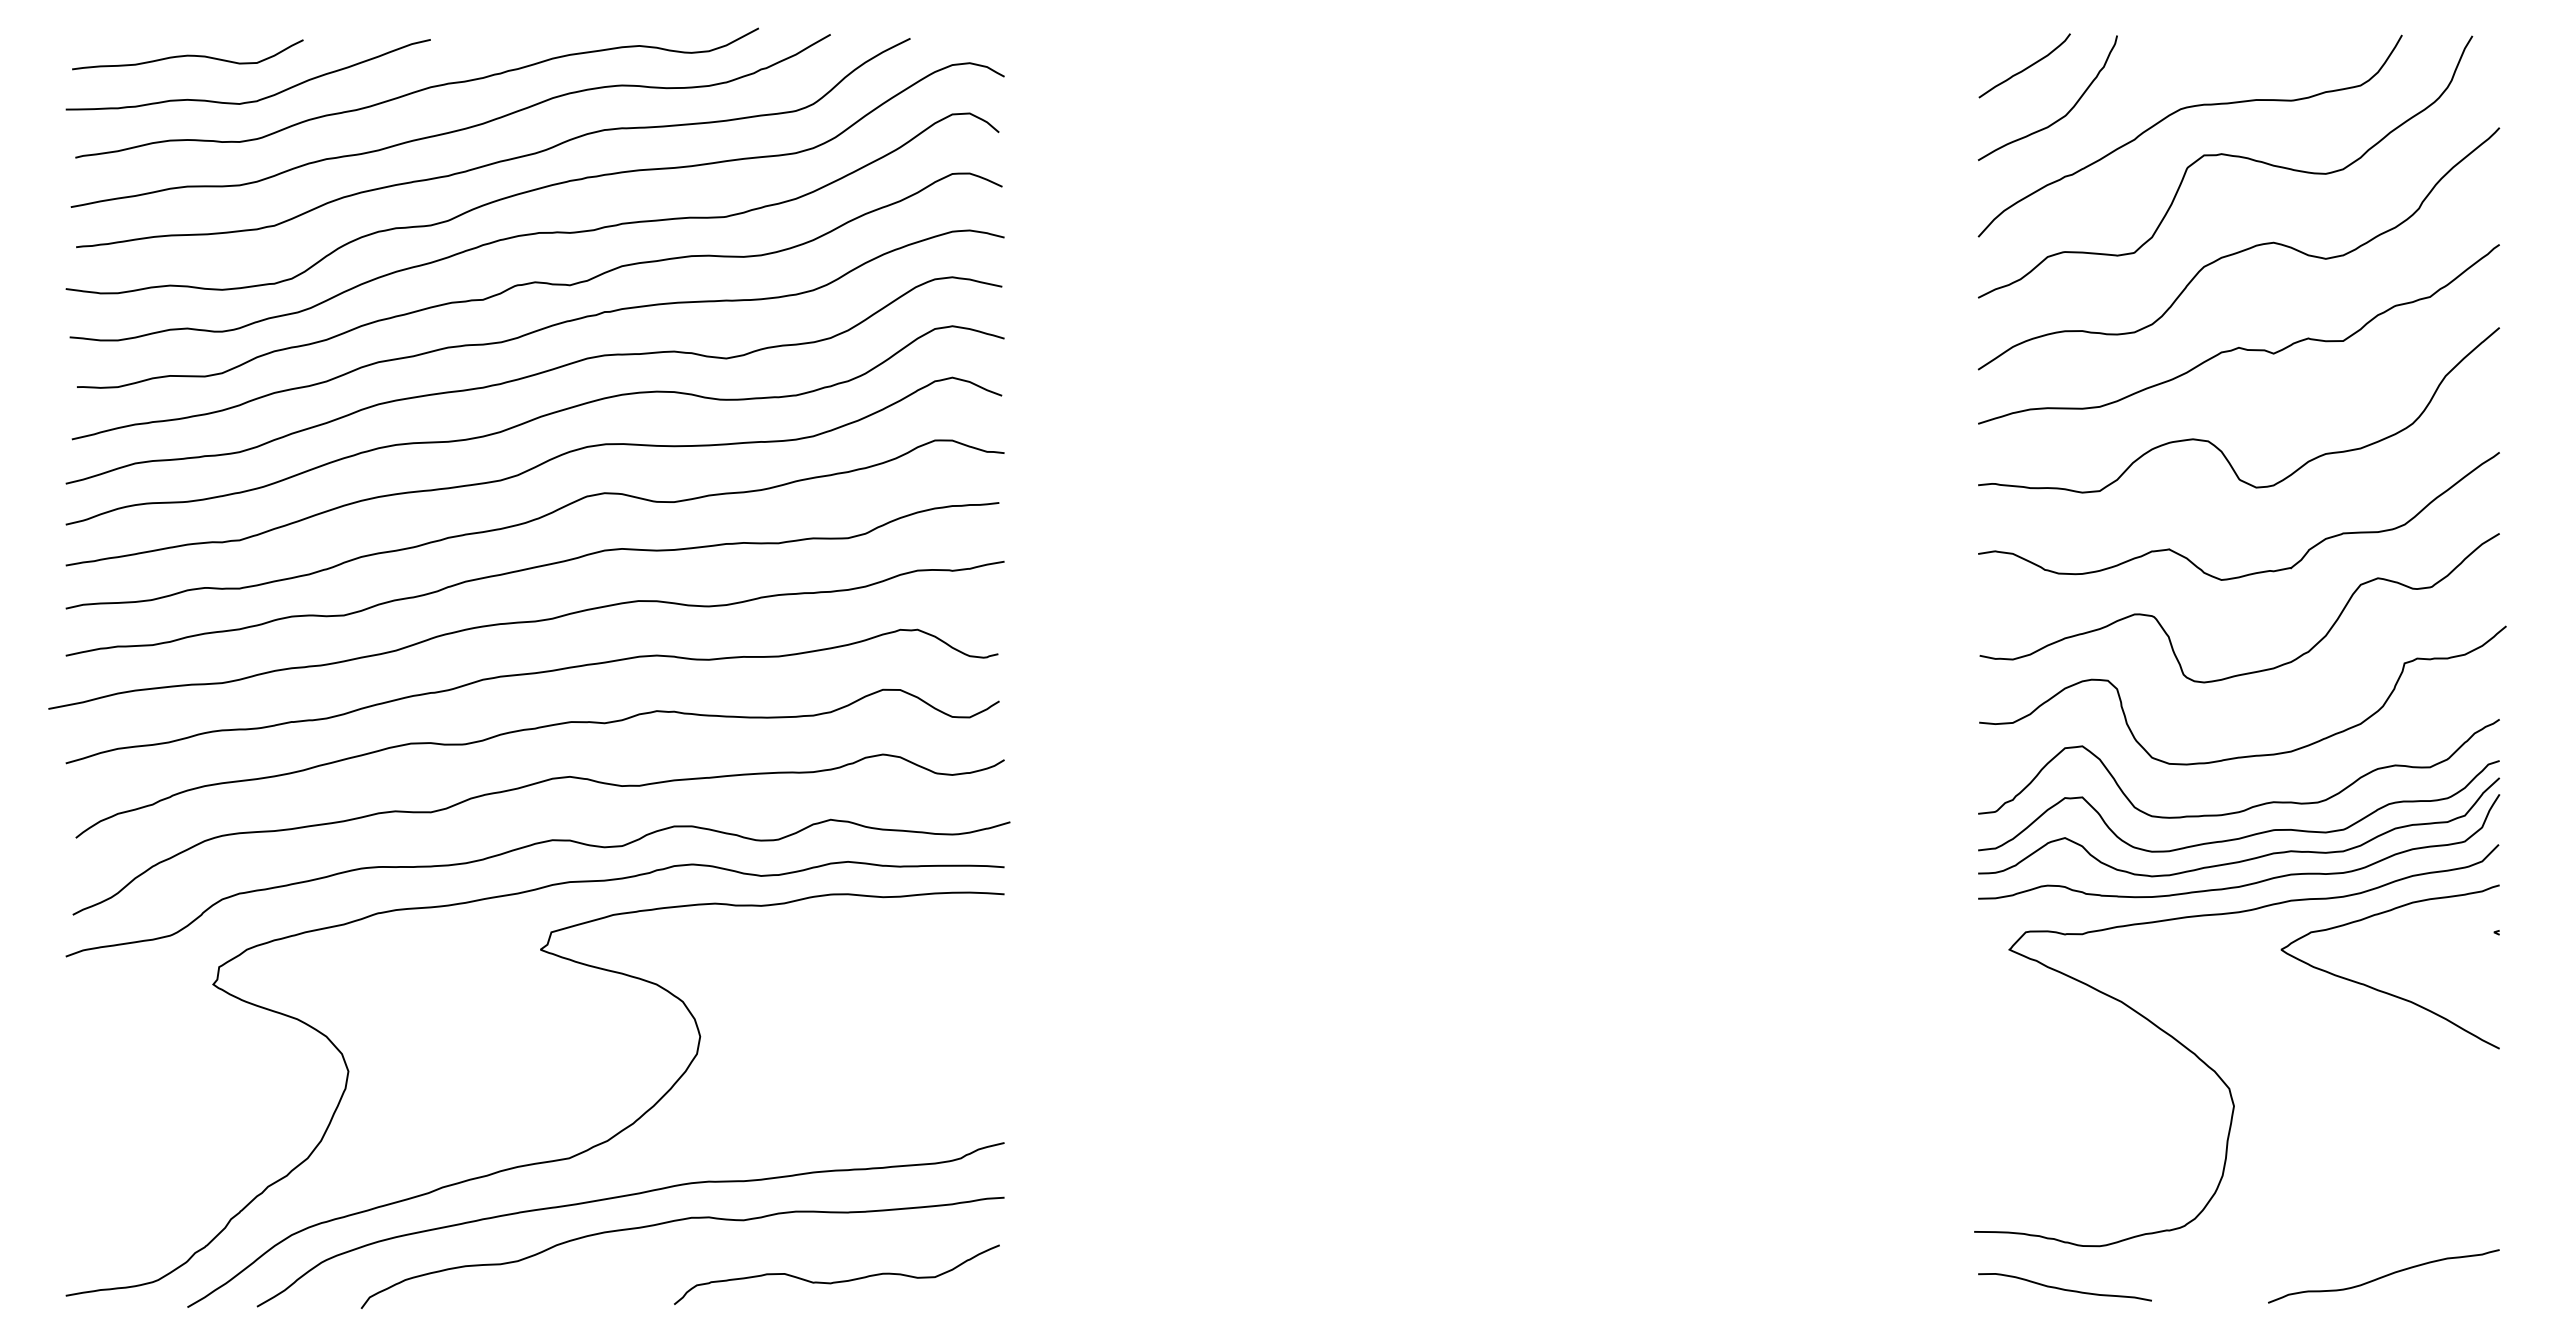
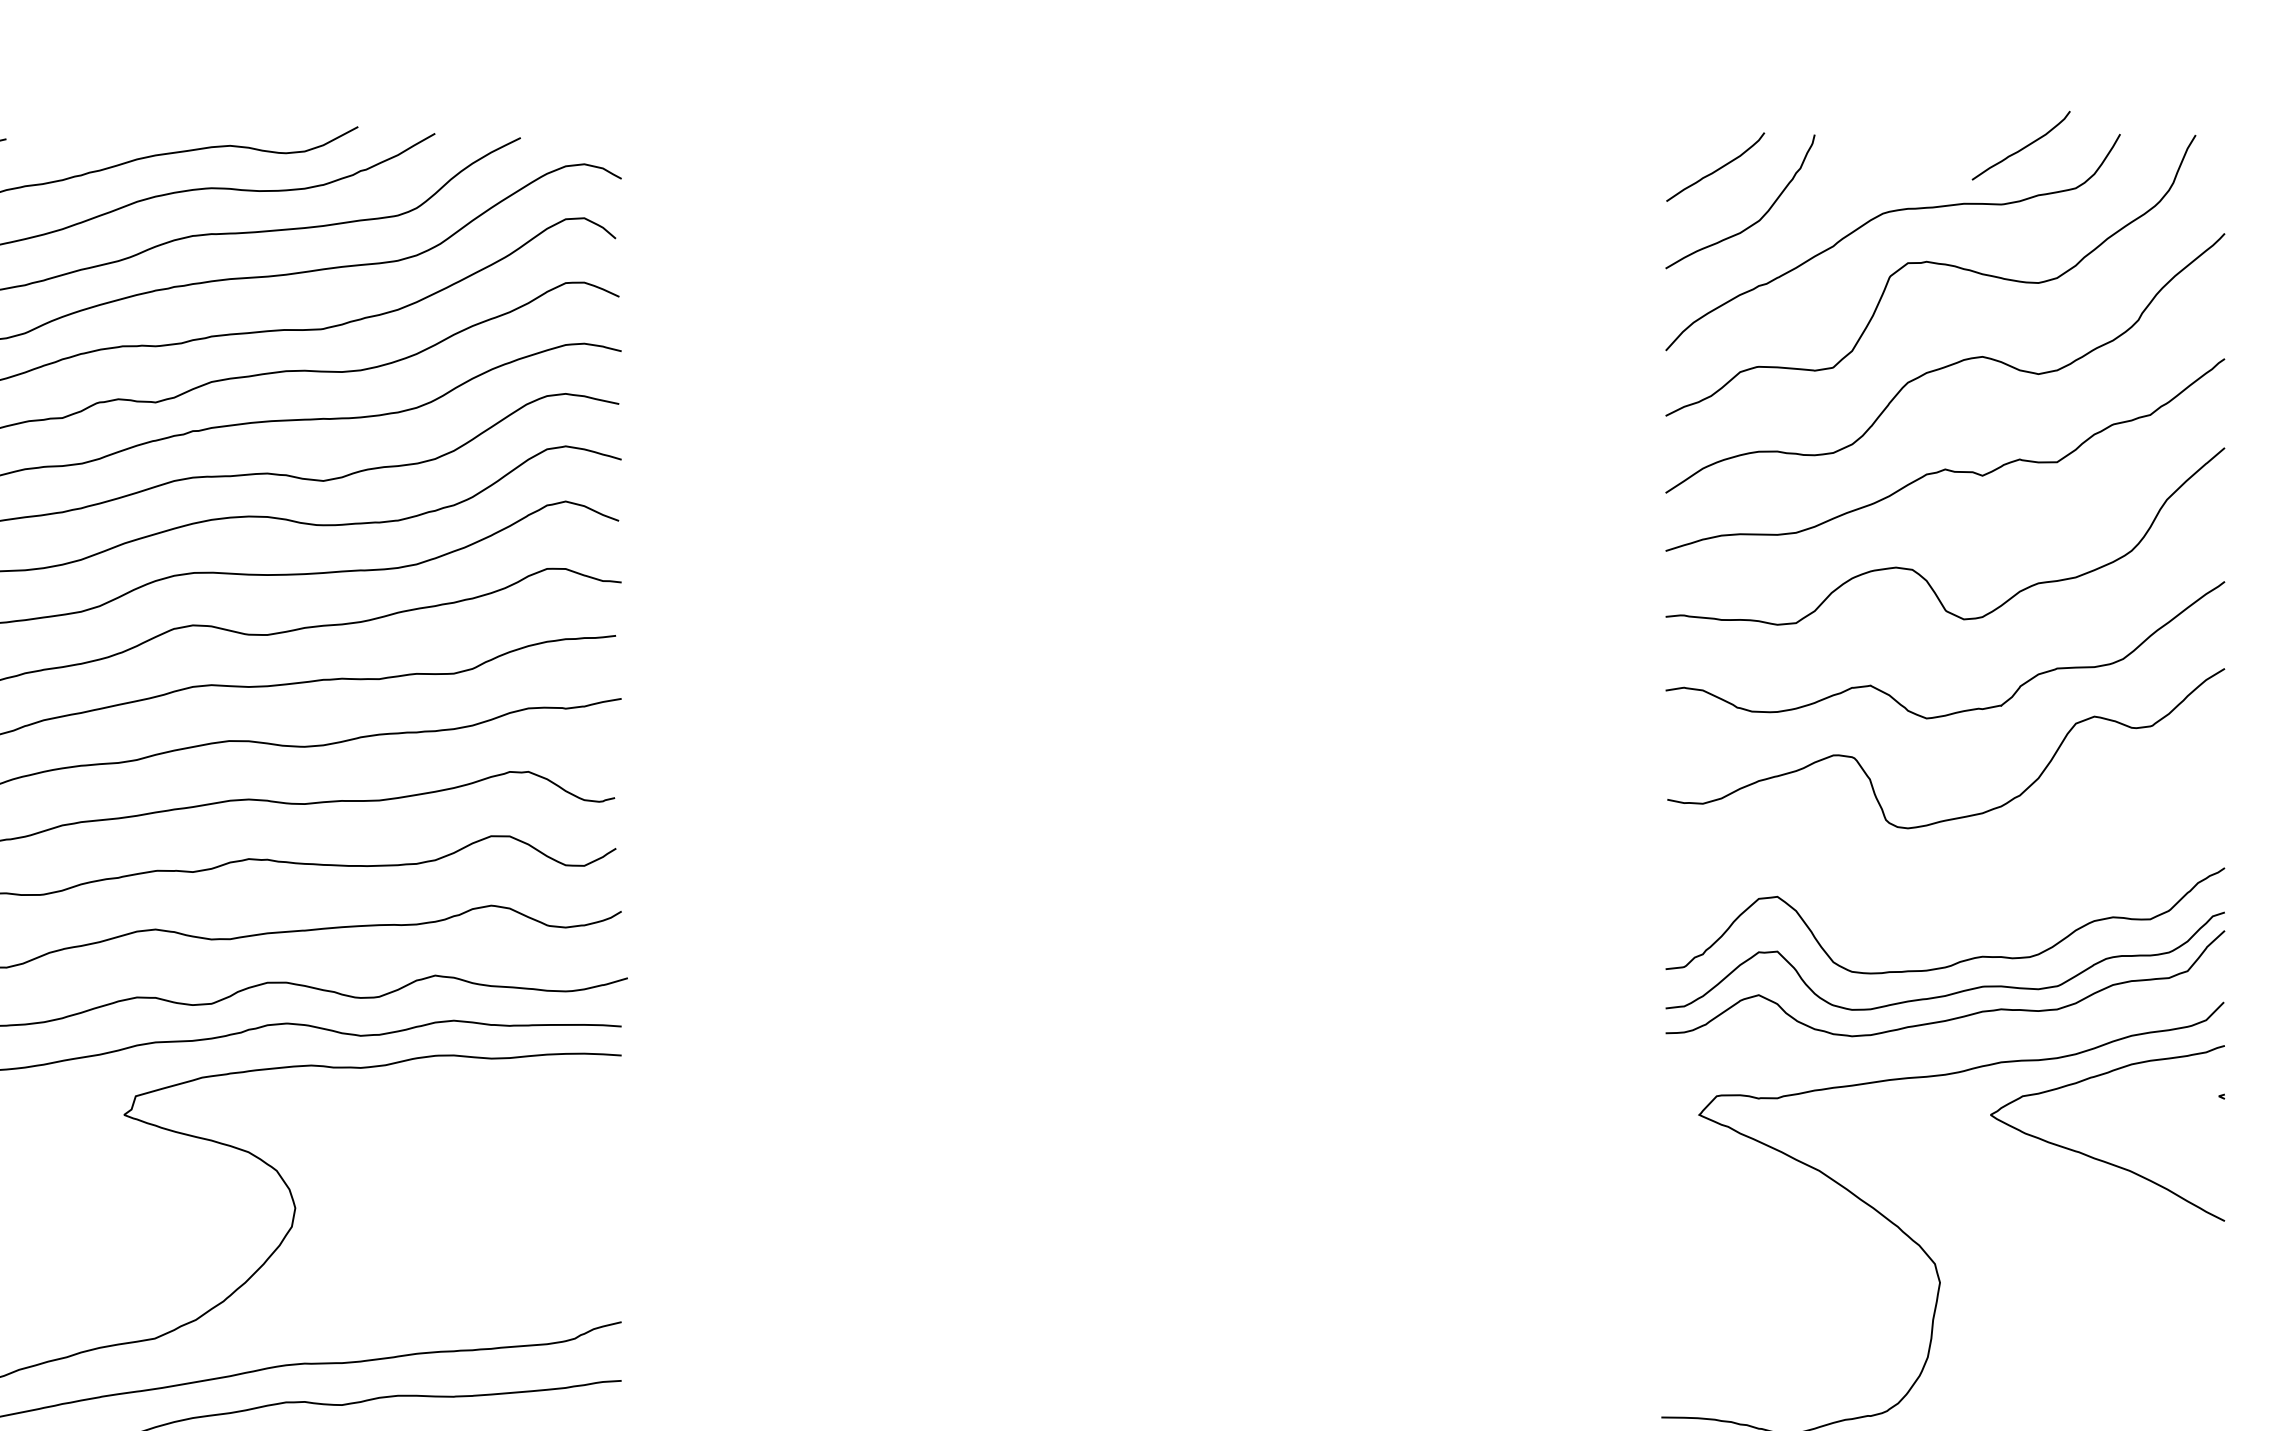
curve: (2311, 47) -> (2023, 147), added
curve: (2247, 755) -> (1954, 906), removed
curve: (2248, 883) -> (1955, 1043), removed

